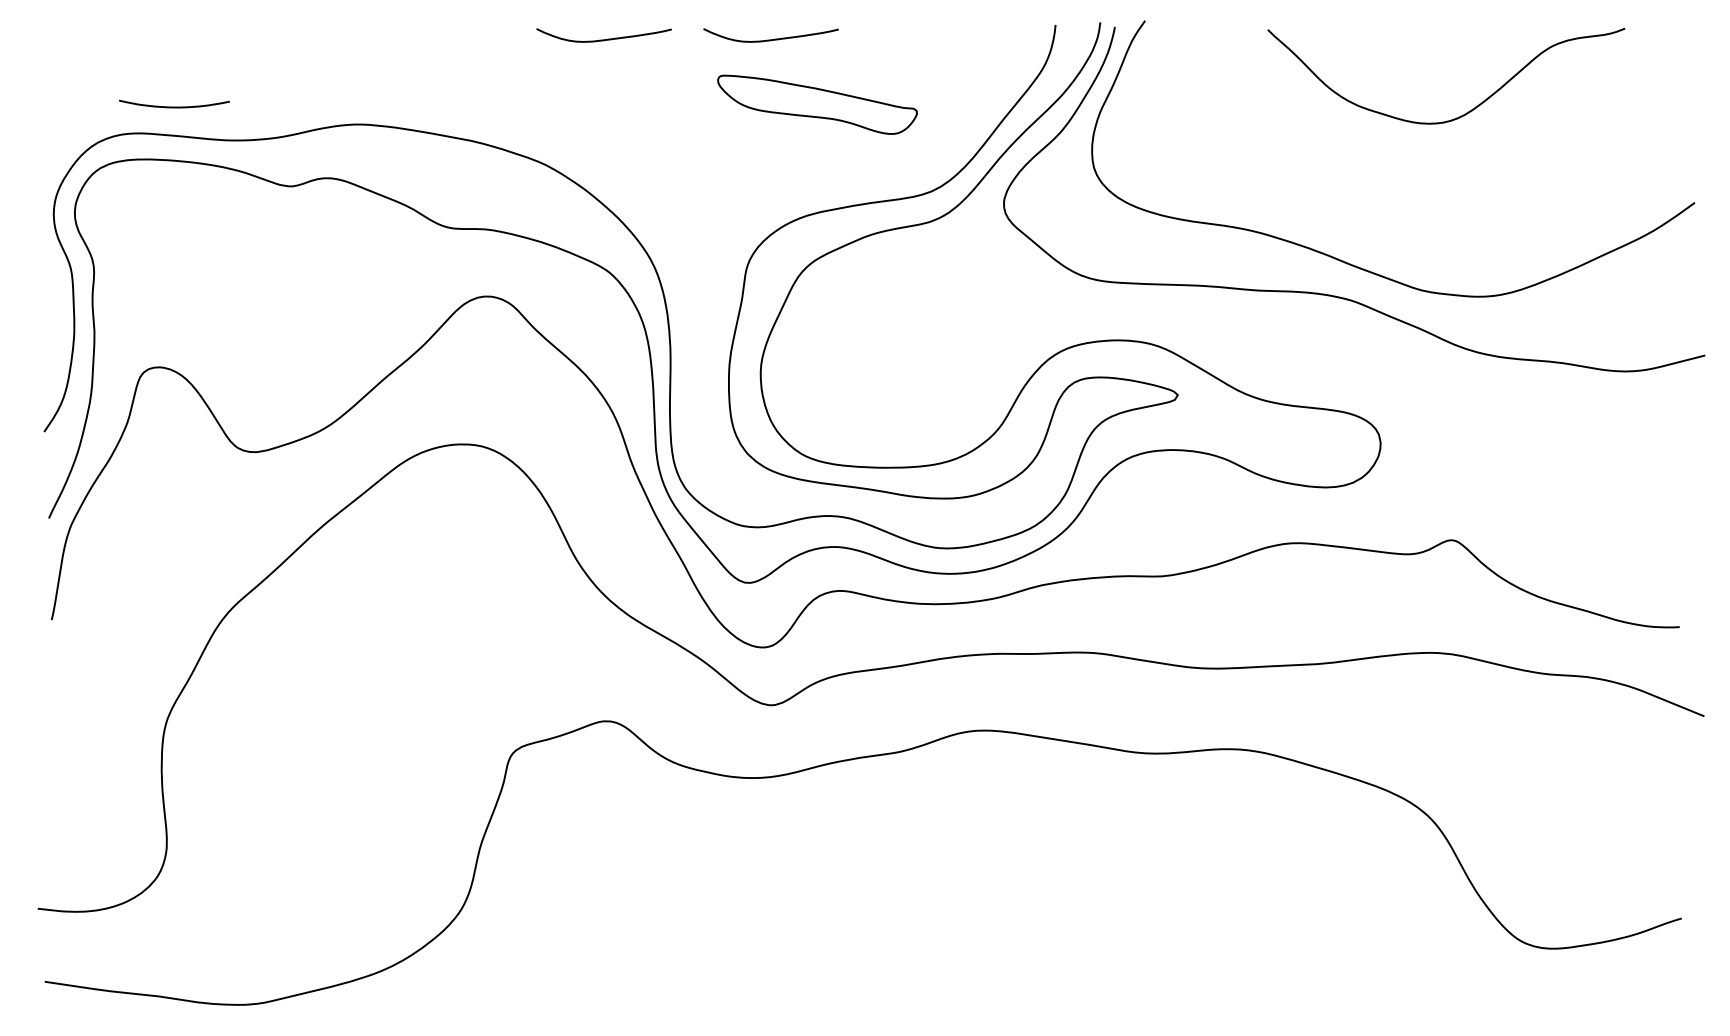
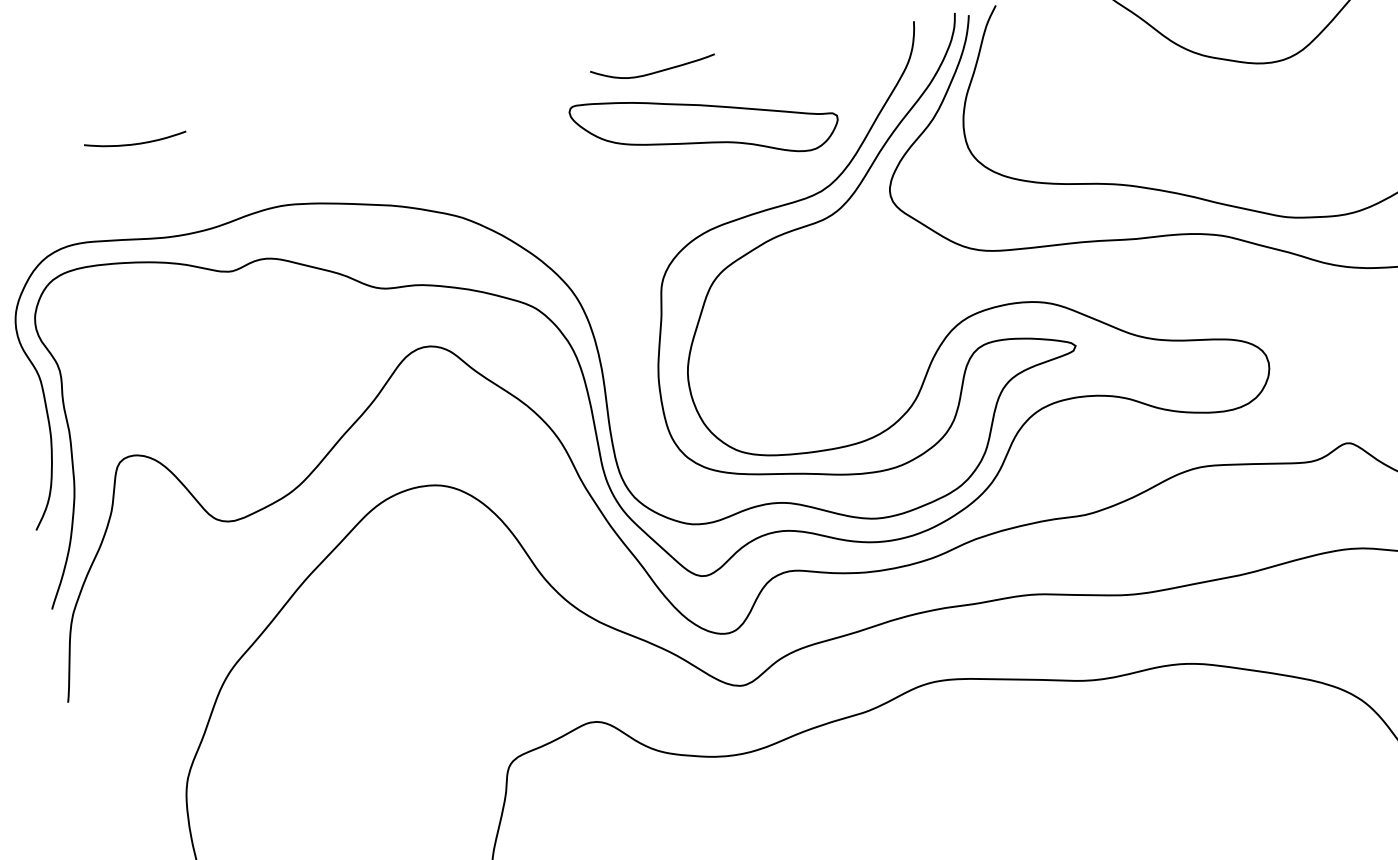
curve: (603, 39) -> (499, 94), removed
part: (817, 104) -> (705, 126), size x1.43
curve: (174, 106) -> (135, 143), moved

